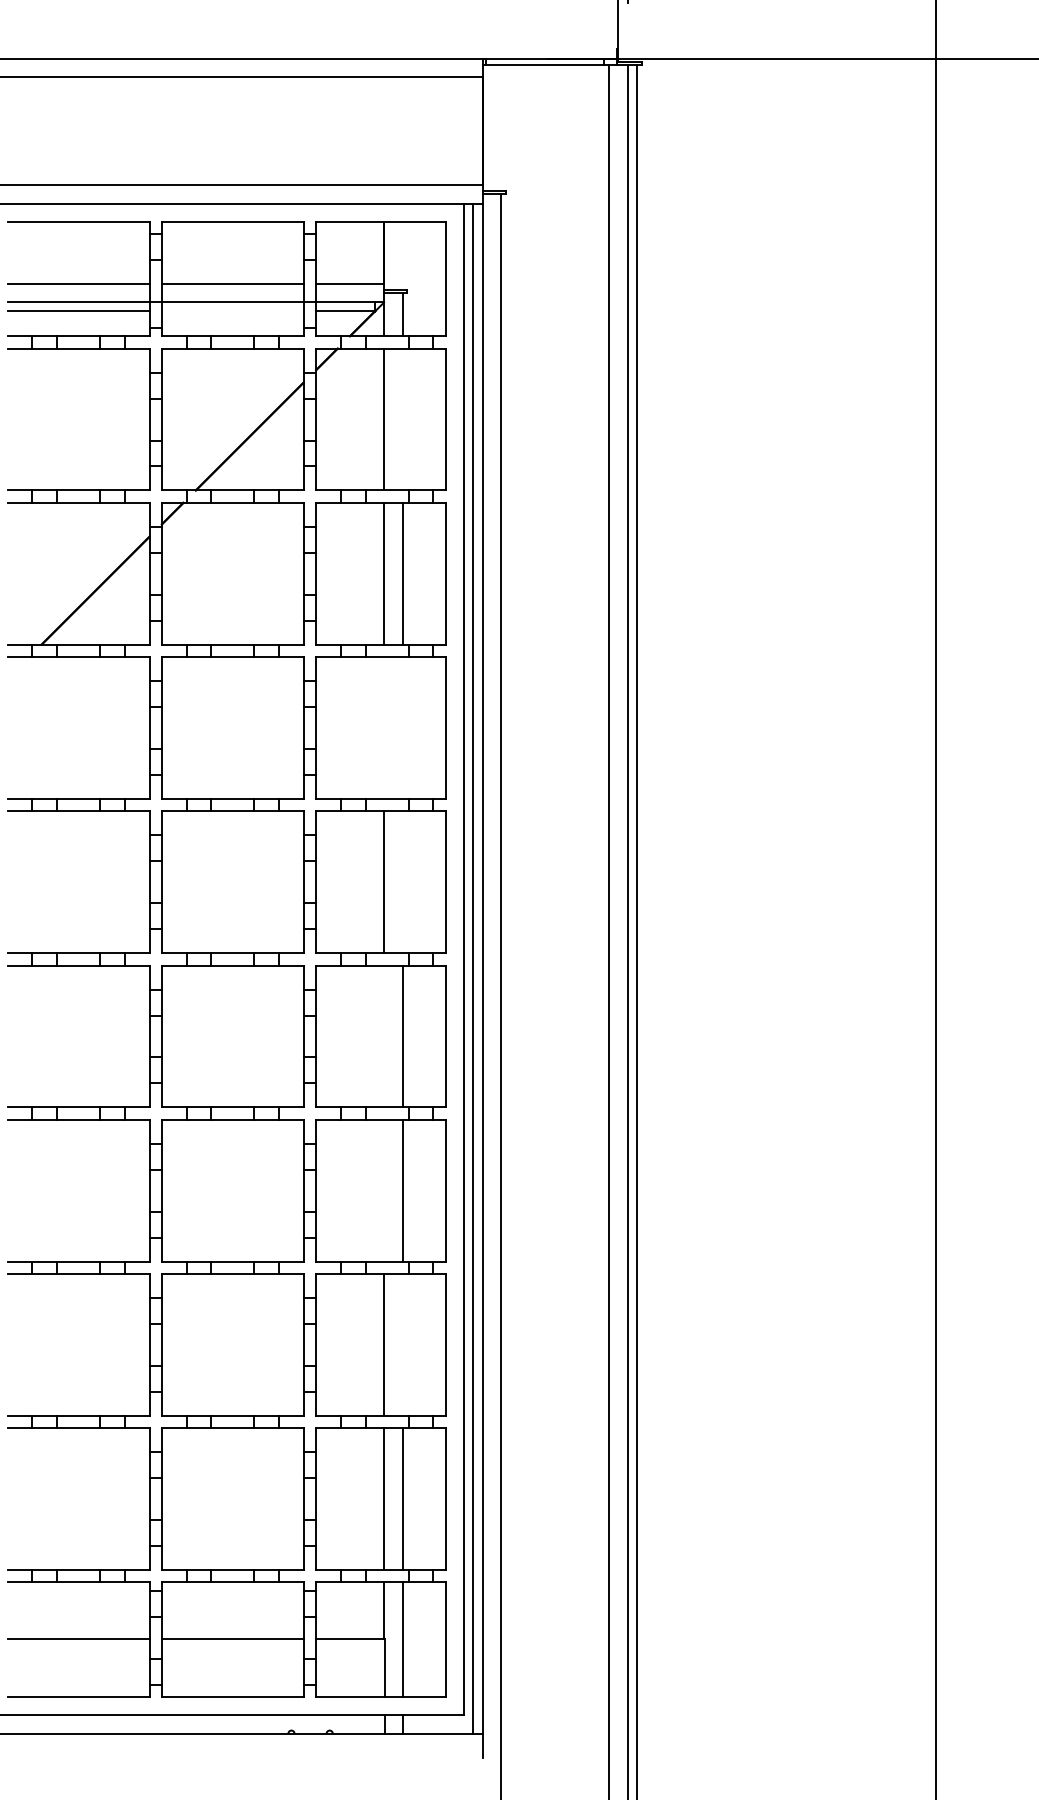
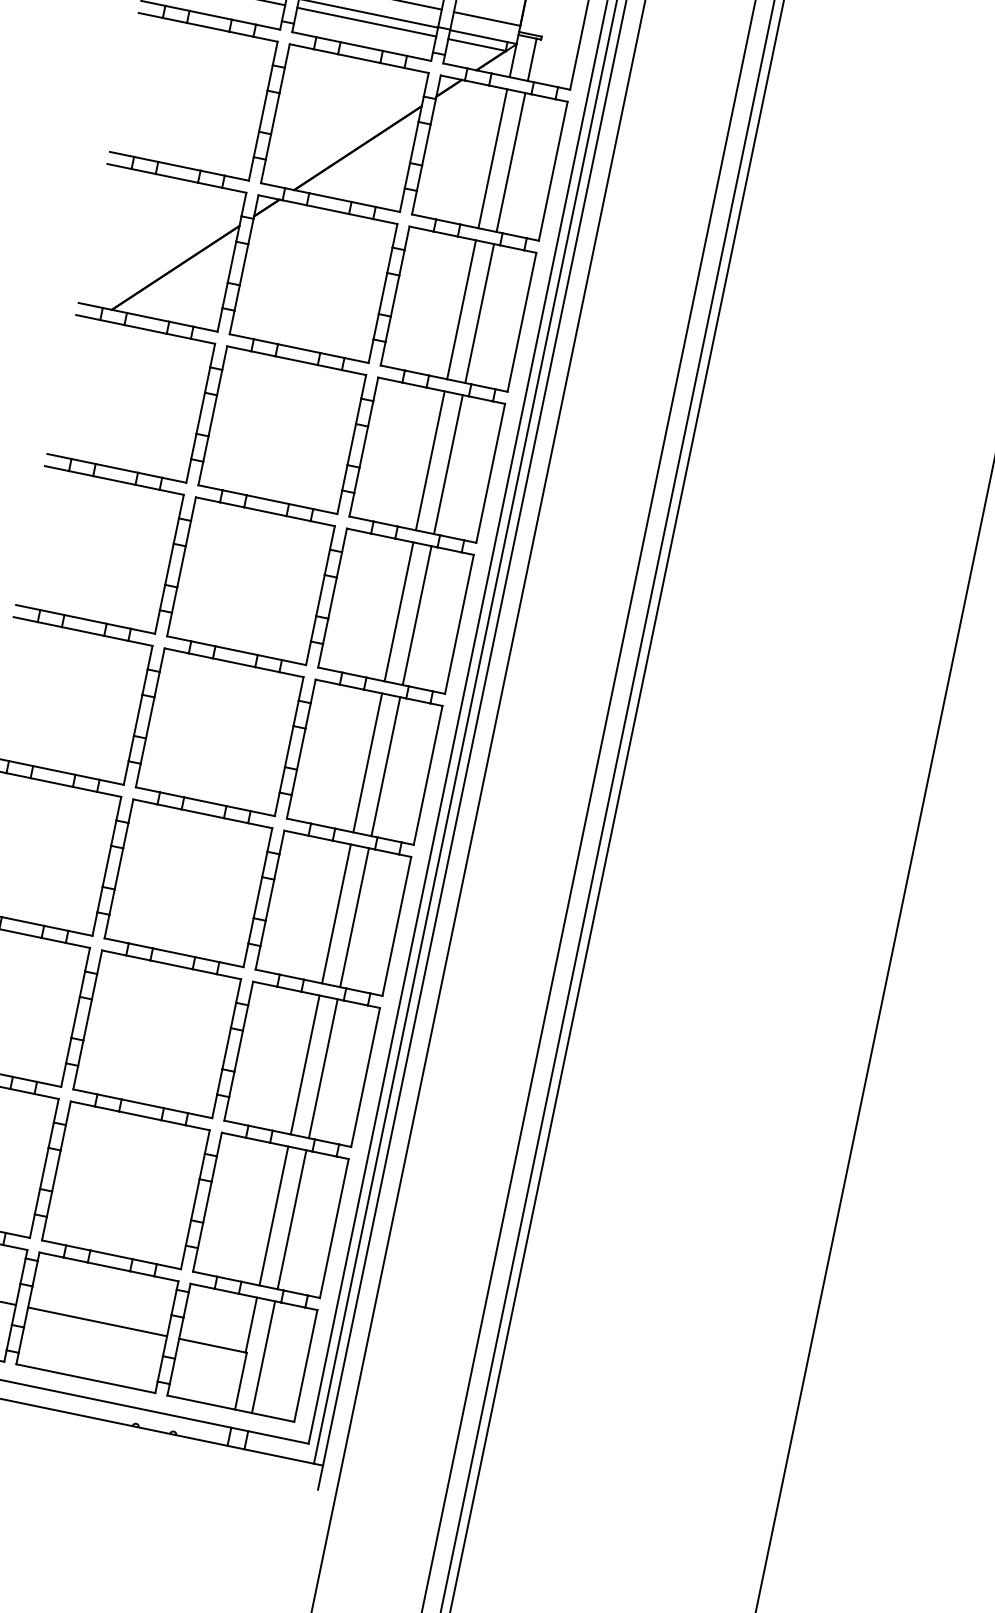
line: (232, 311) -> (366, 22), added
line: (402, 419) -> (510, 162), added
line: (384, 727) -> (430, 460), added
line: (402, 727) -> (448, 464), added
line: (402, 882) -> (417, 615), added
line: (384, 1036) -> (368, 763), added
line: (384, 1190) -> (336, 913), added
line: (402, 1344) -> (323, 1068), added

